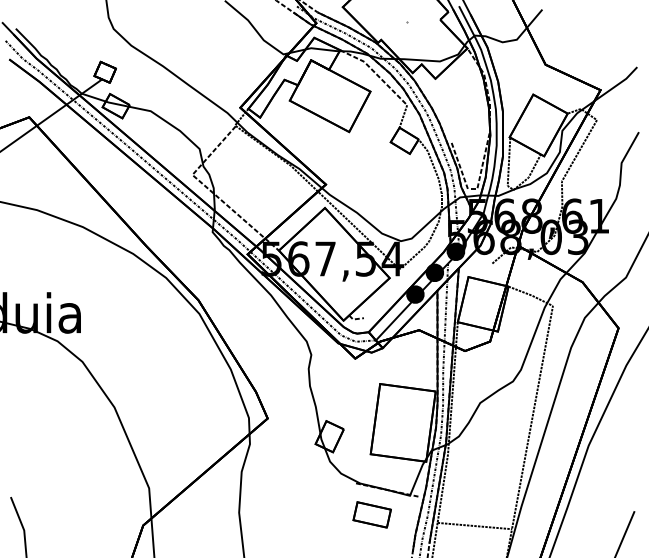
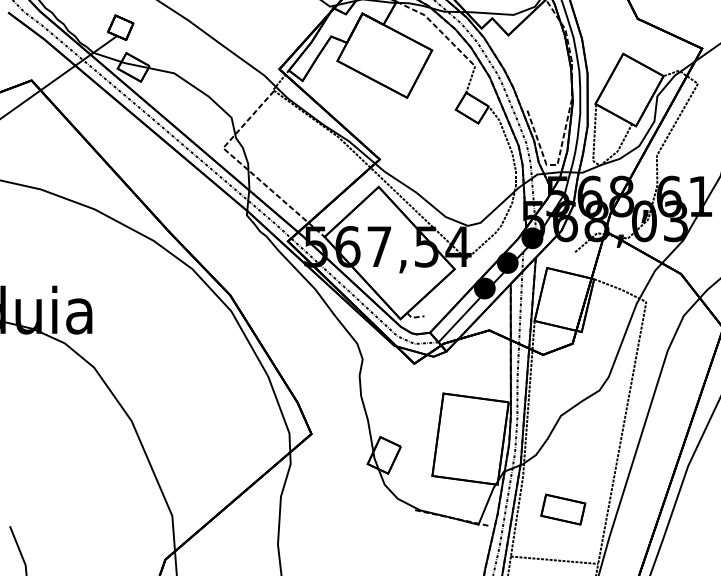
part: (371, 514) -> (562, 509), moved

